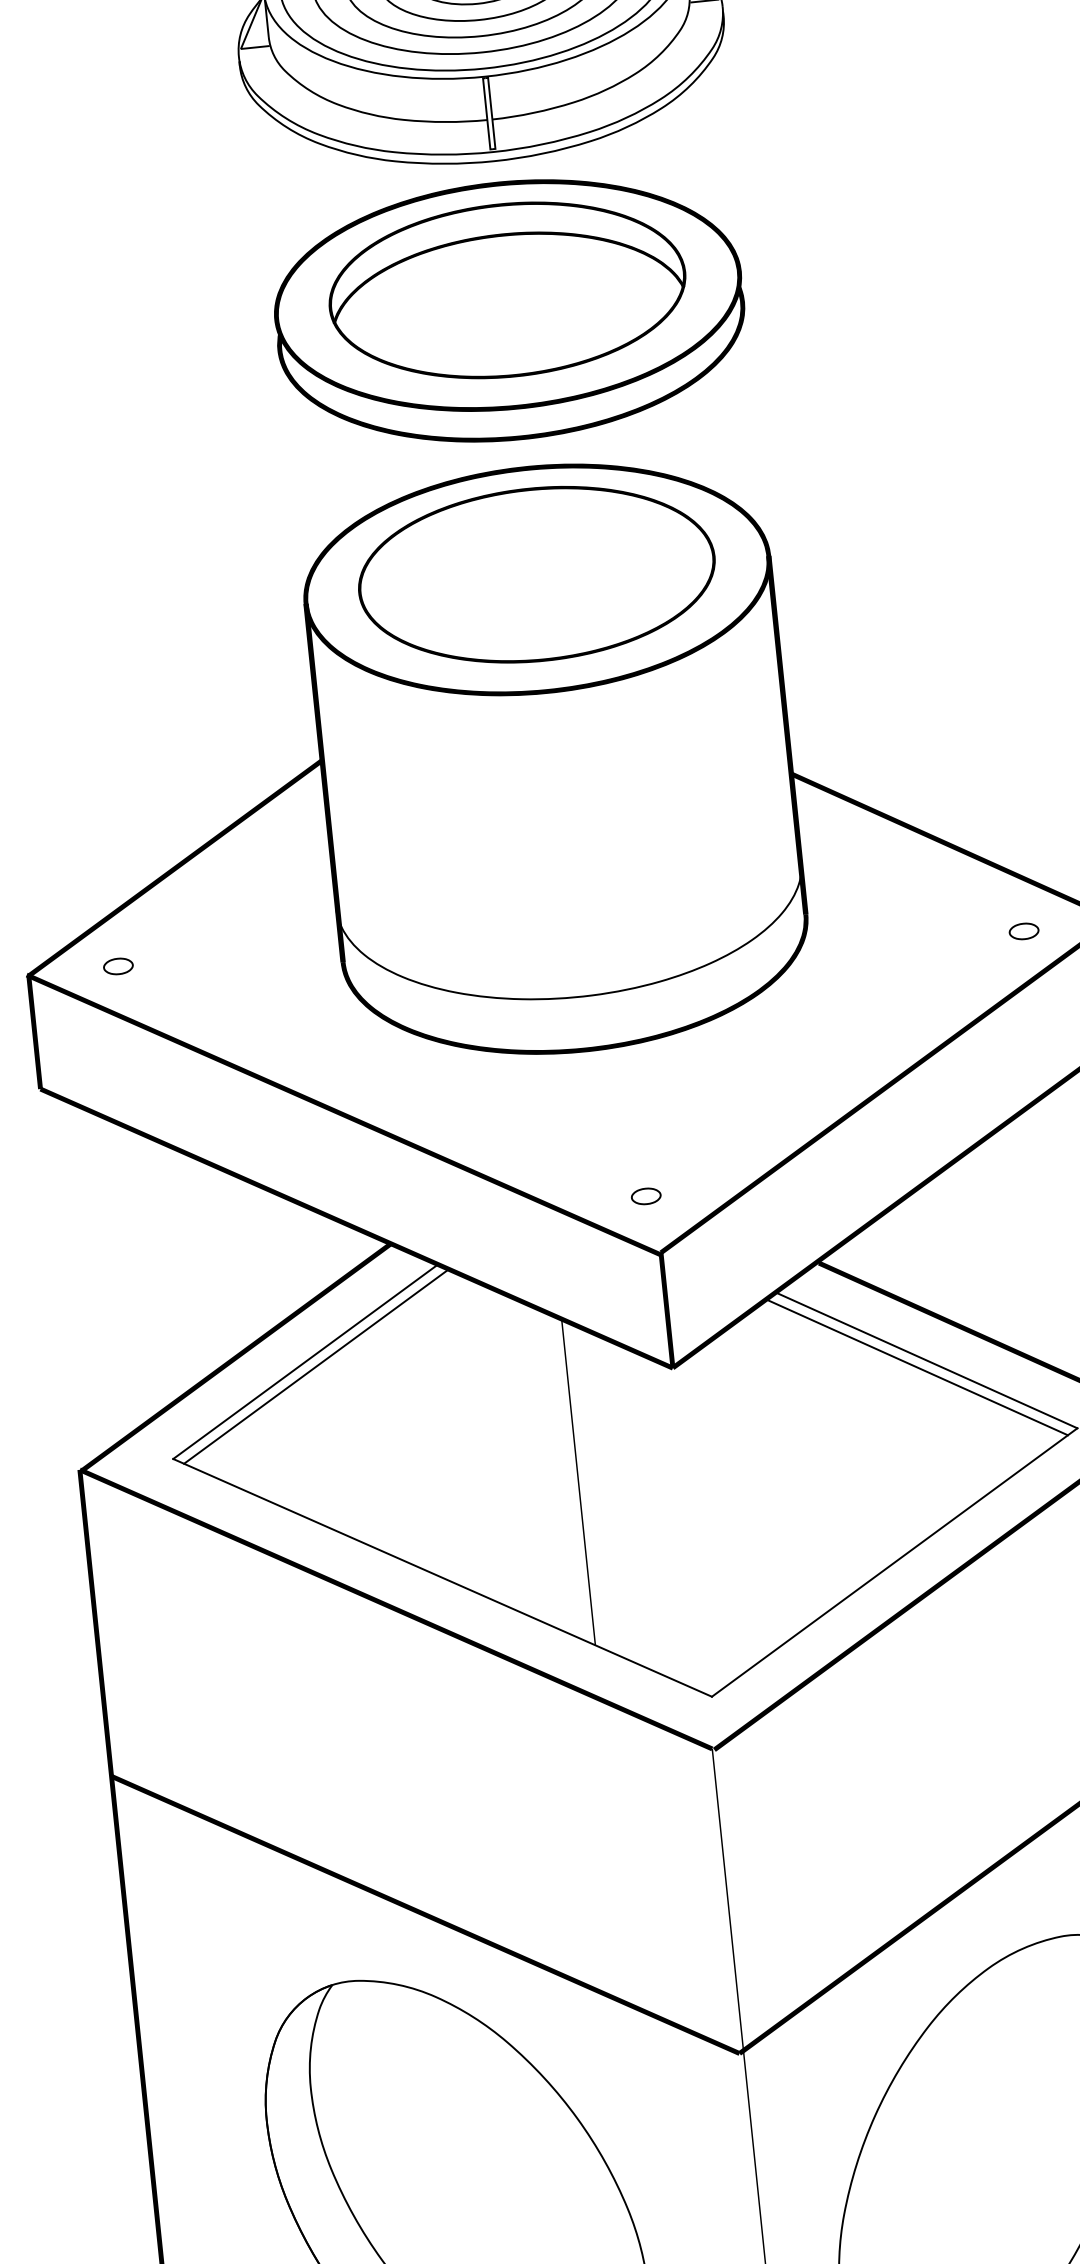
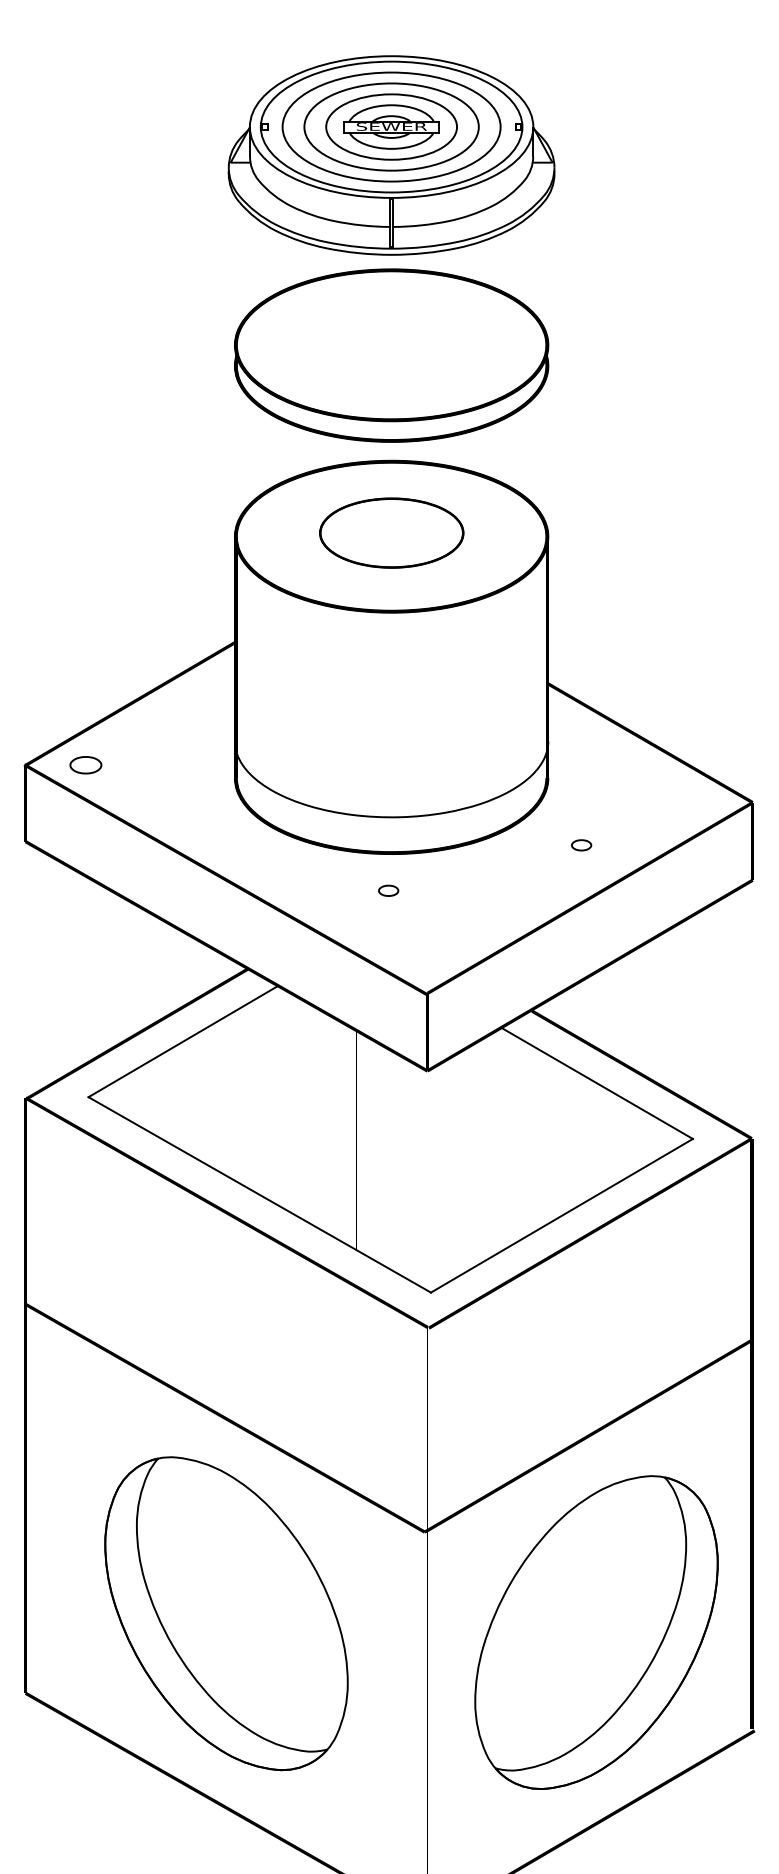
part: (507, 289) -> (391, 341), removed
part: (536, 573) -> (391, 532), size x0.6
part: (1024, 931) -> (581, 845), moved
part: (117, 966) -> (85, 765), size x1.6
part: (645, 1195) -> (388, 890), moved
line: (316, 1366) -> (190, 1045), removed
line: (917, 1366) -> (590, 1086), removed

